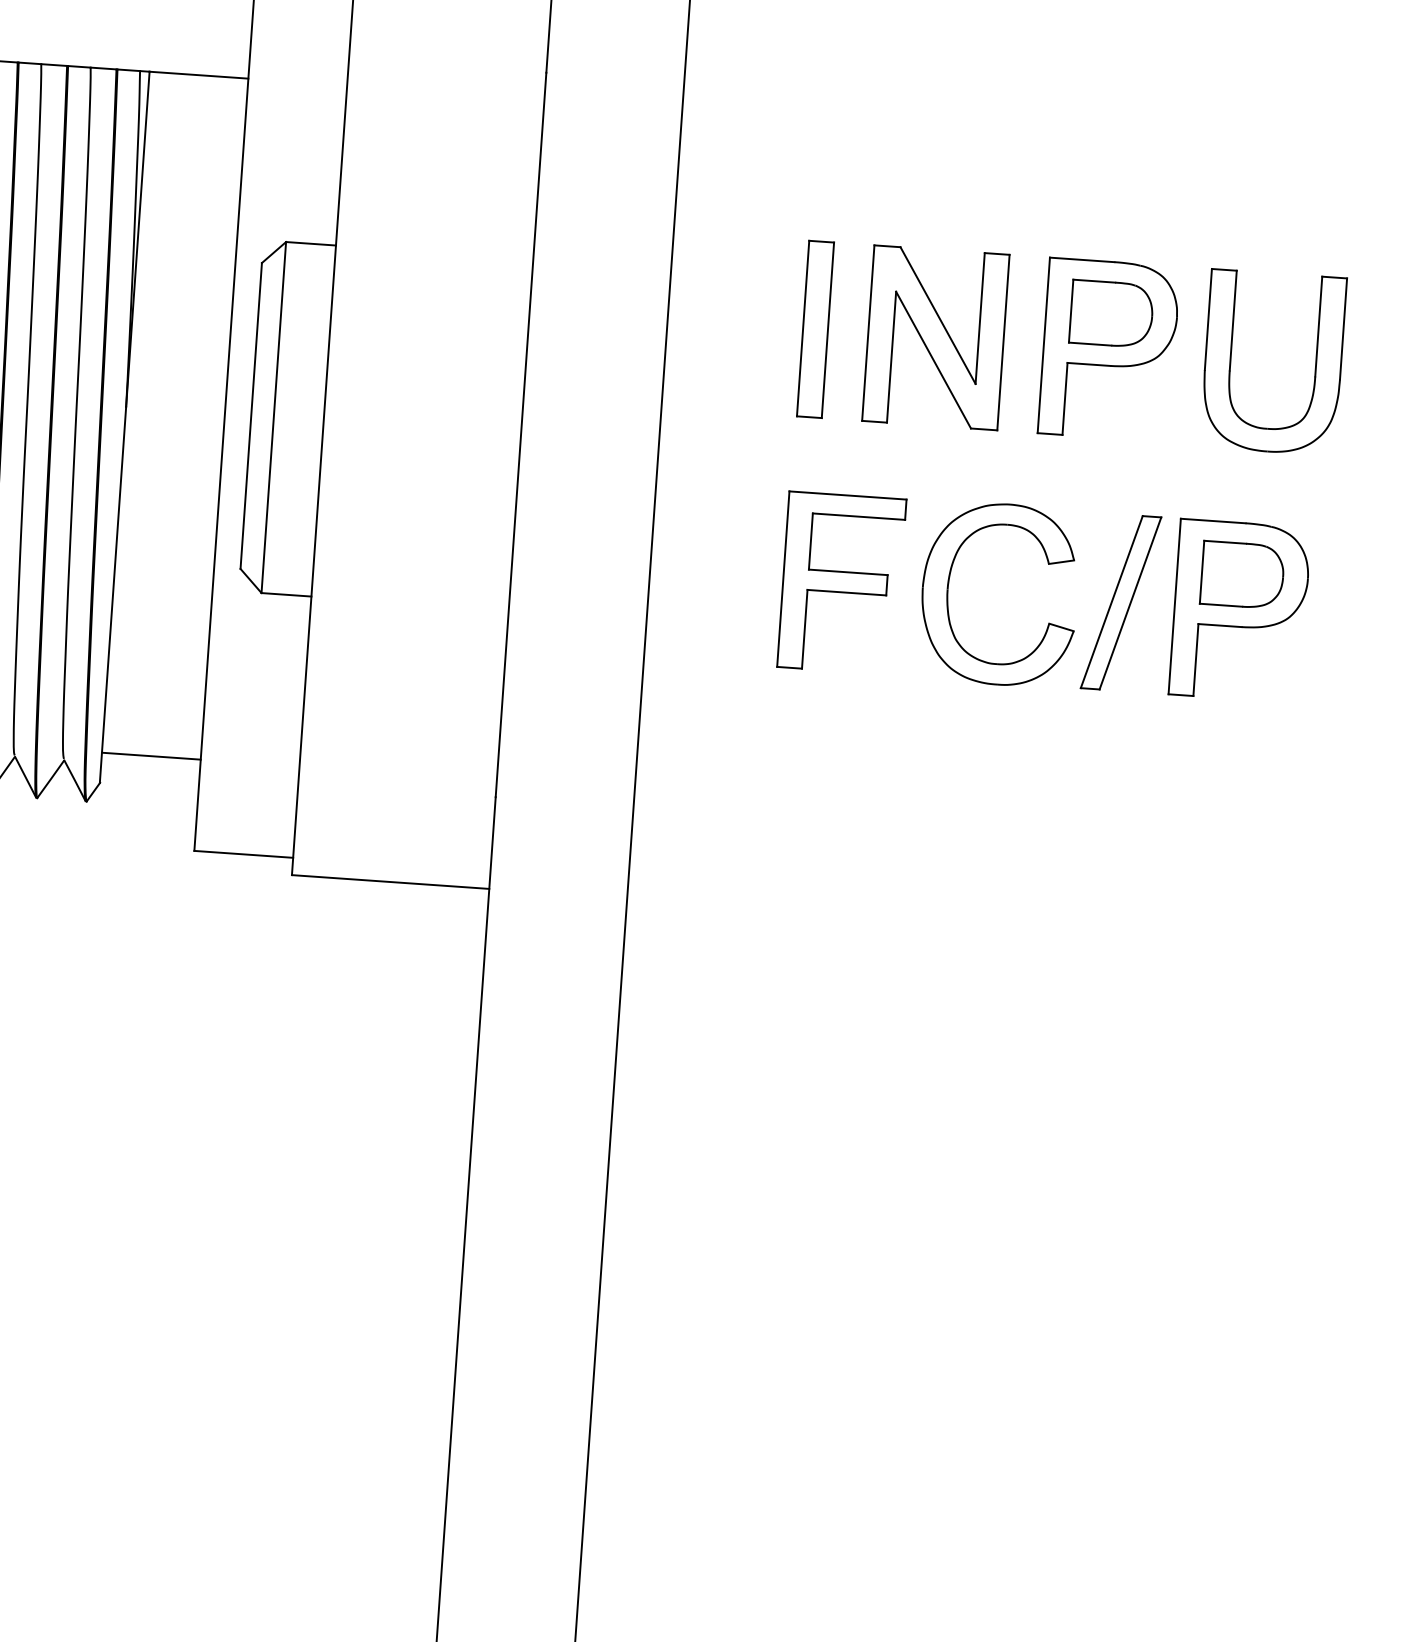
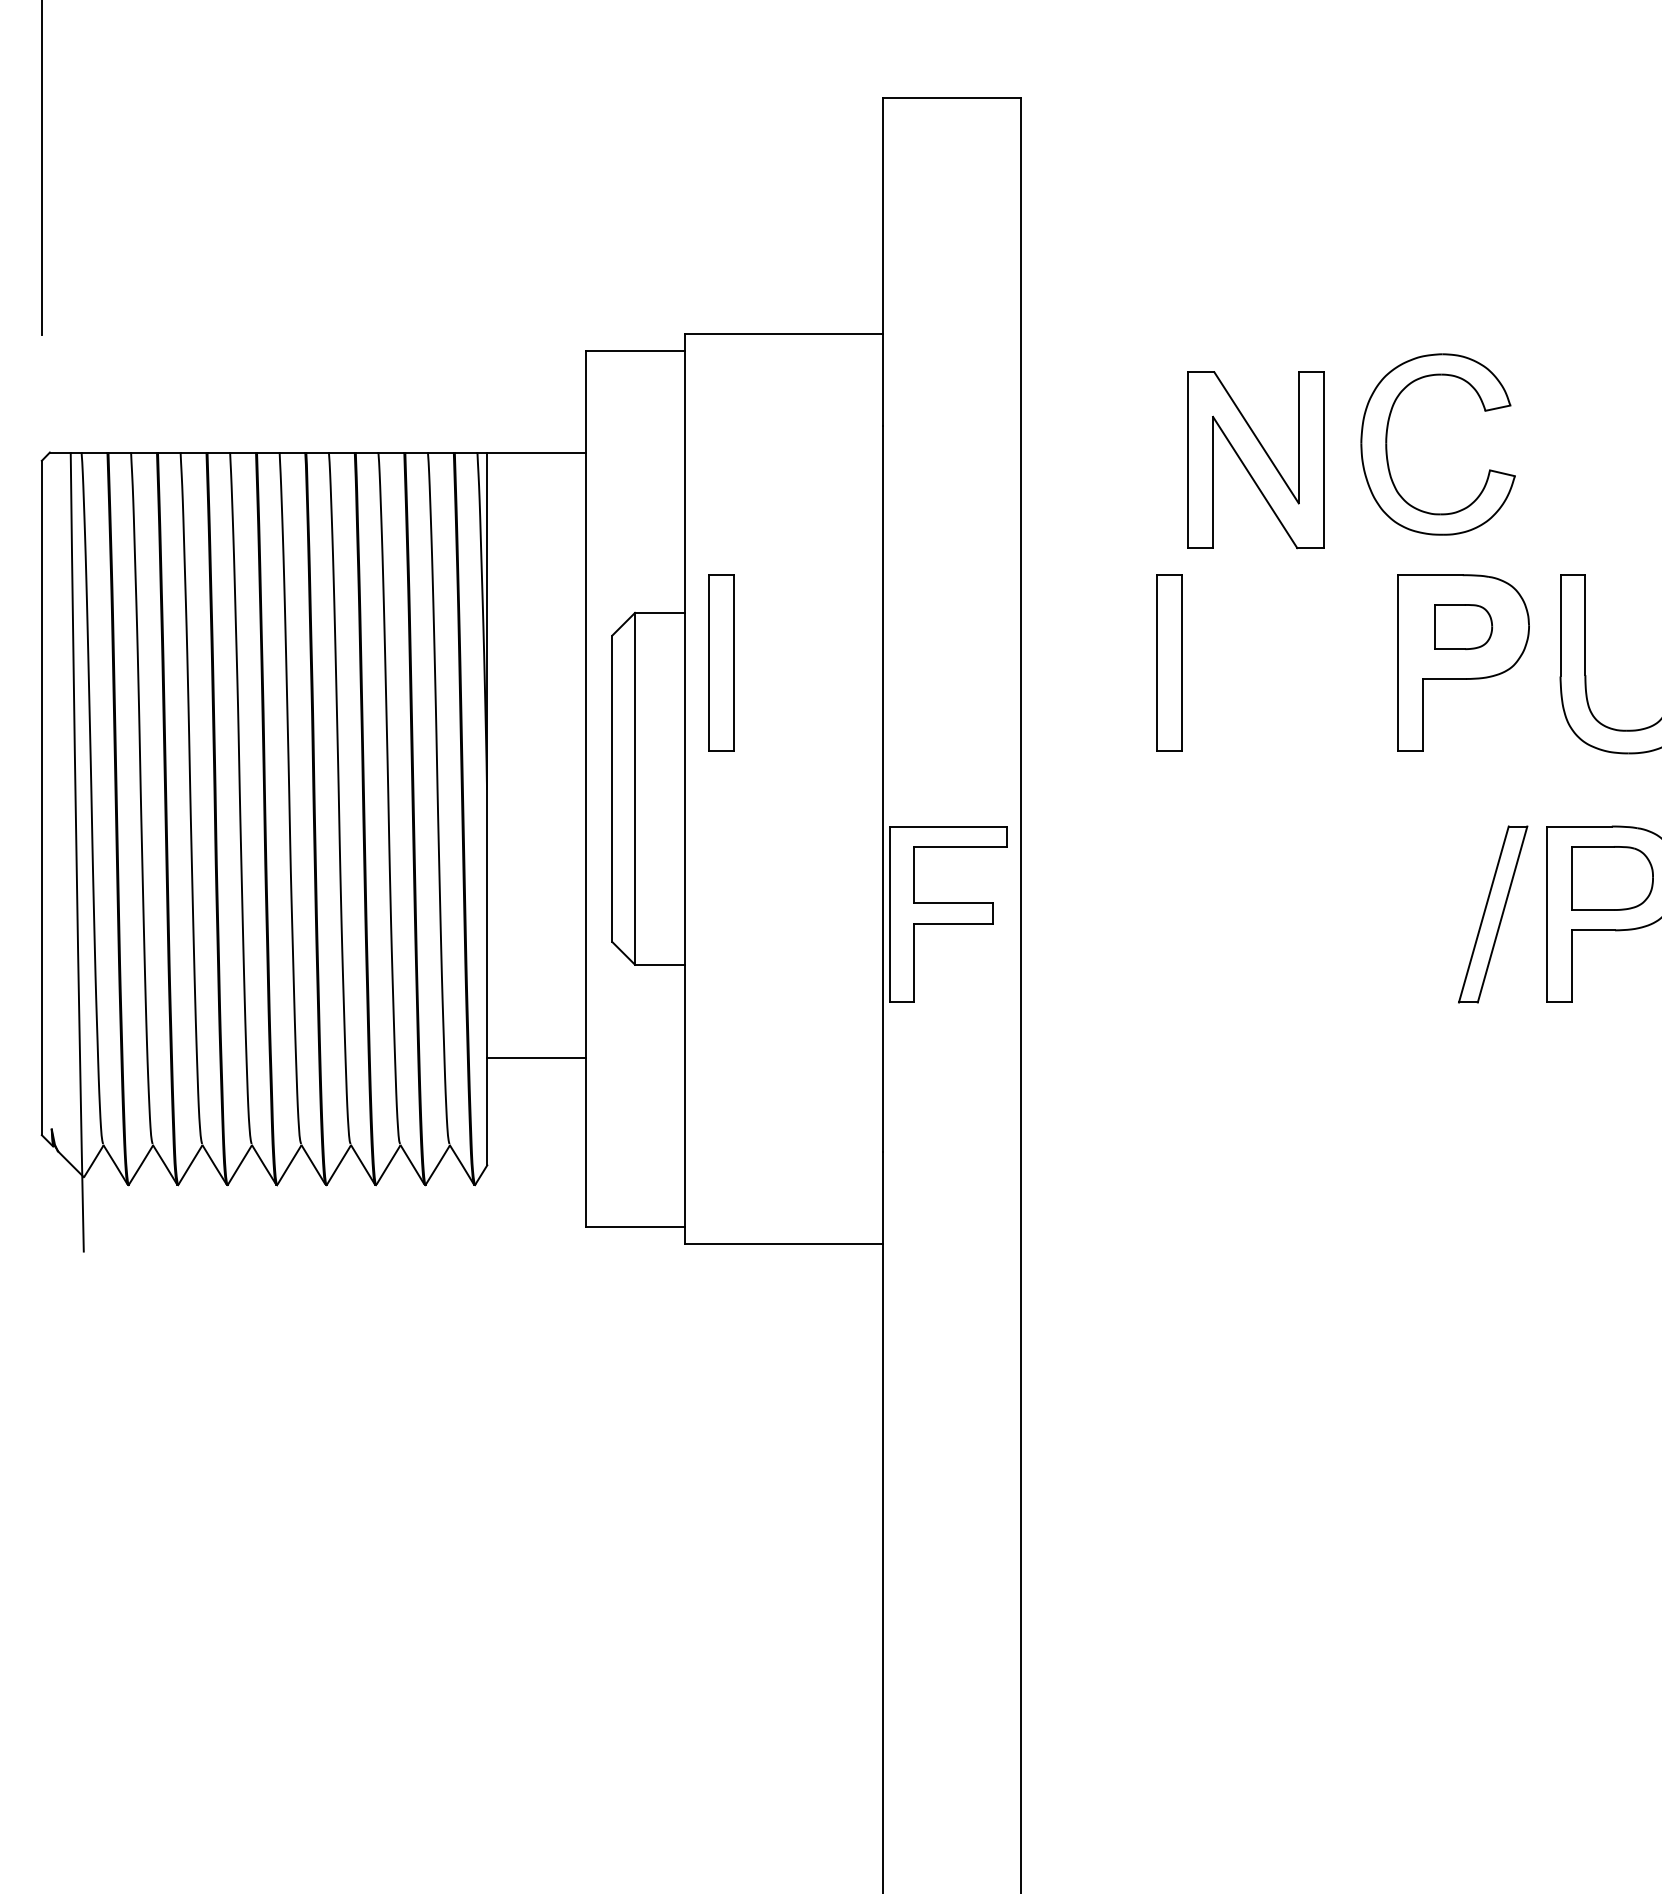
part: (368, 297) -> (721, 662), added
part: (1111, 313) -> (1463, 626), size x0.7
part: (935, 338) -> (1255, 460), moved
part: (842, 583) -> (948, 914), moved
part: (948, 590) -> (1387, 444), moved
line: (151, 756) -> (536, 1058), moved

